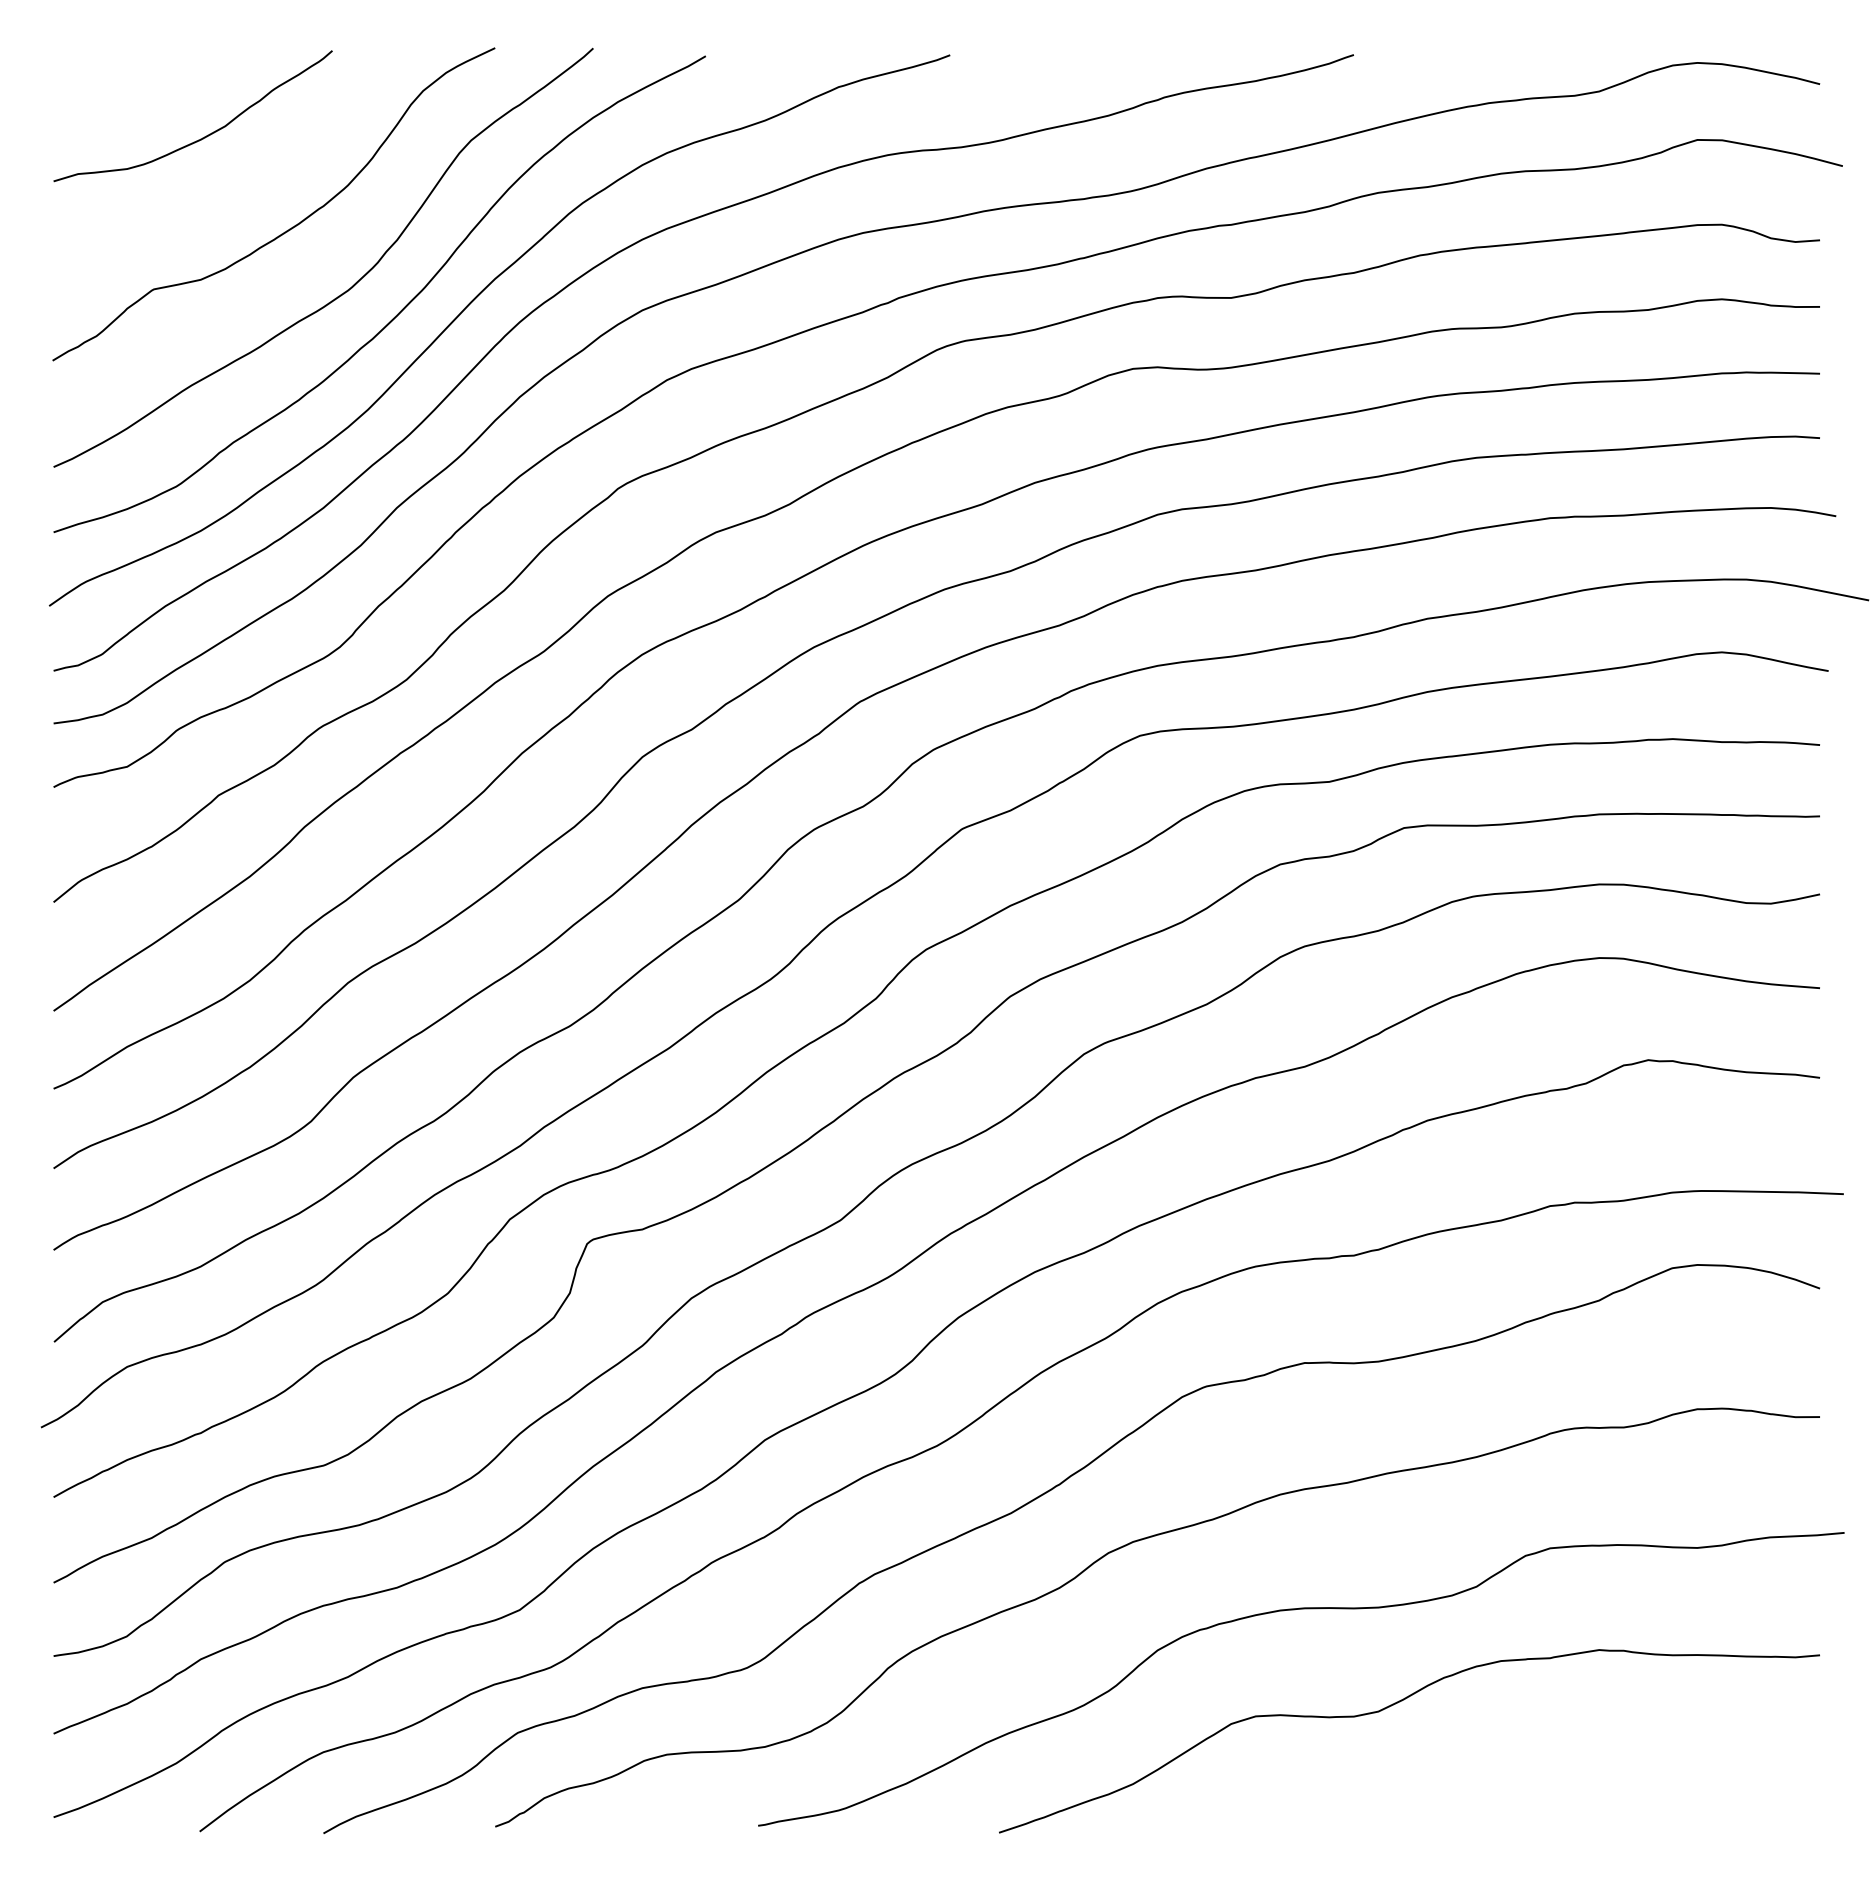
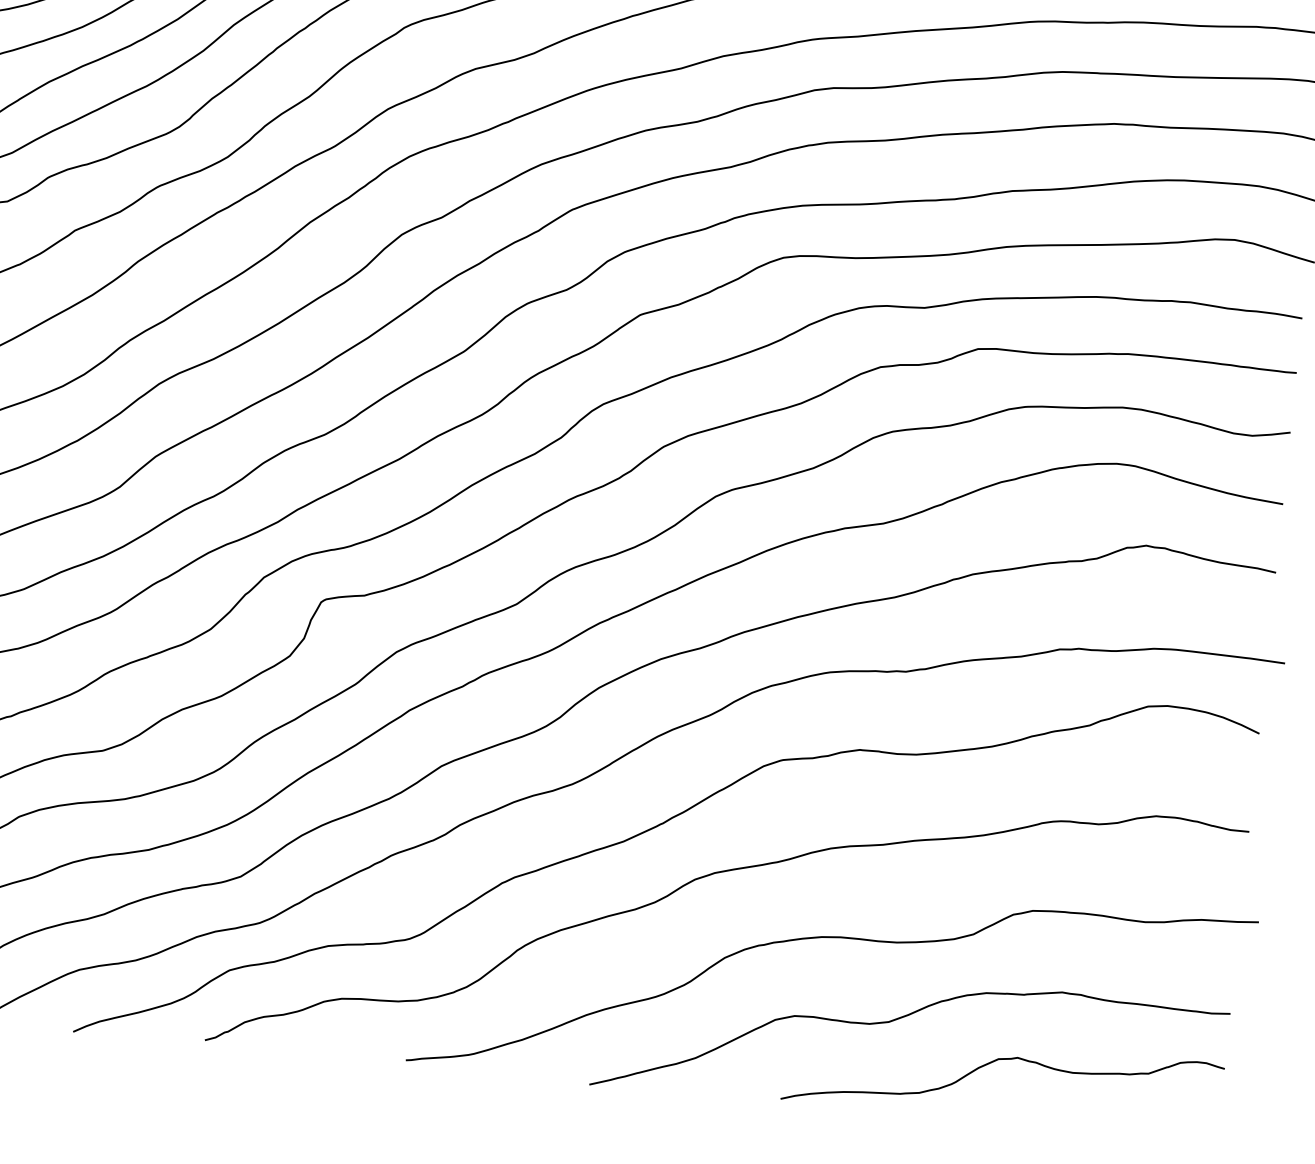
curve: (1518, 1750) -> (992, 1062), added

